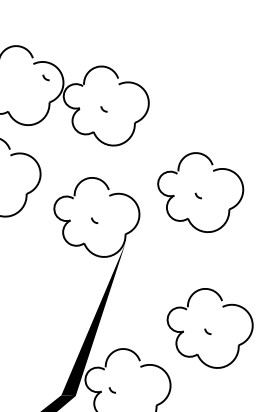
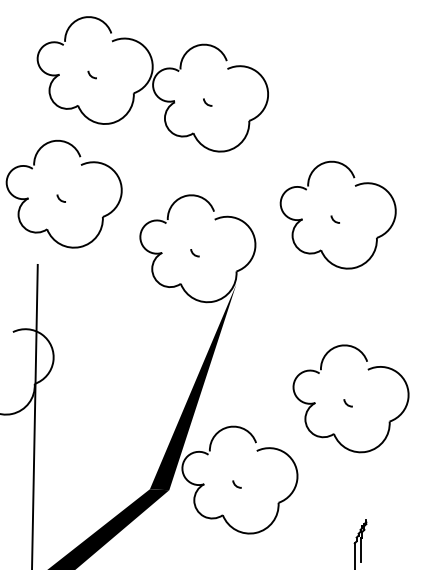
arc: (44, 77) -> (90, 74), moved
arc: (111, 390) -> (235, 484), moved

